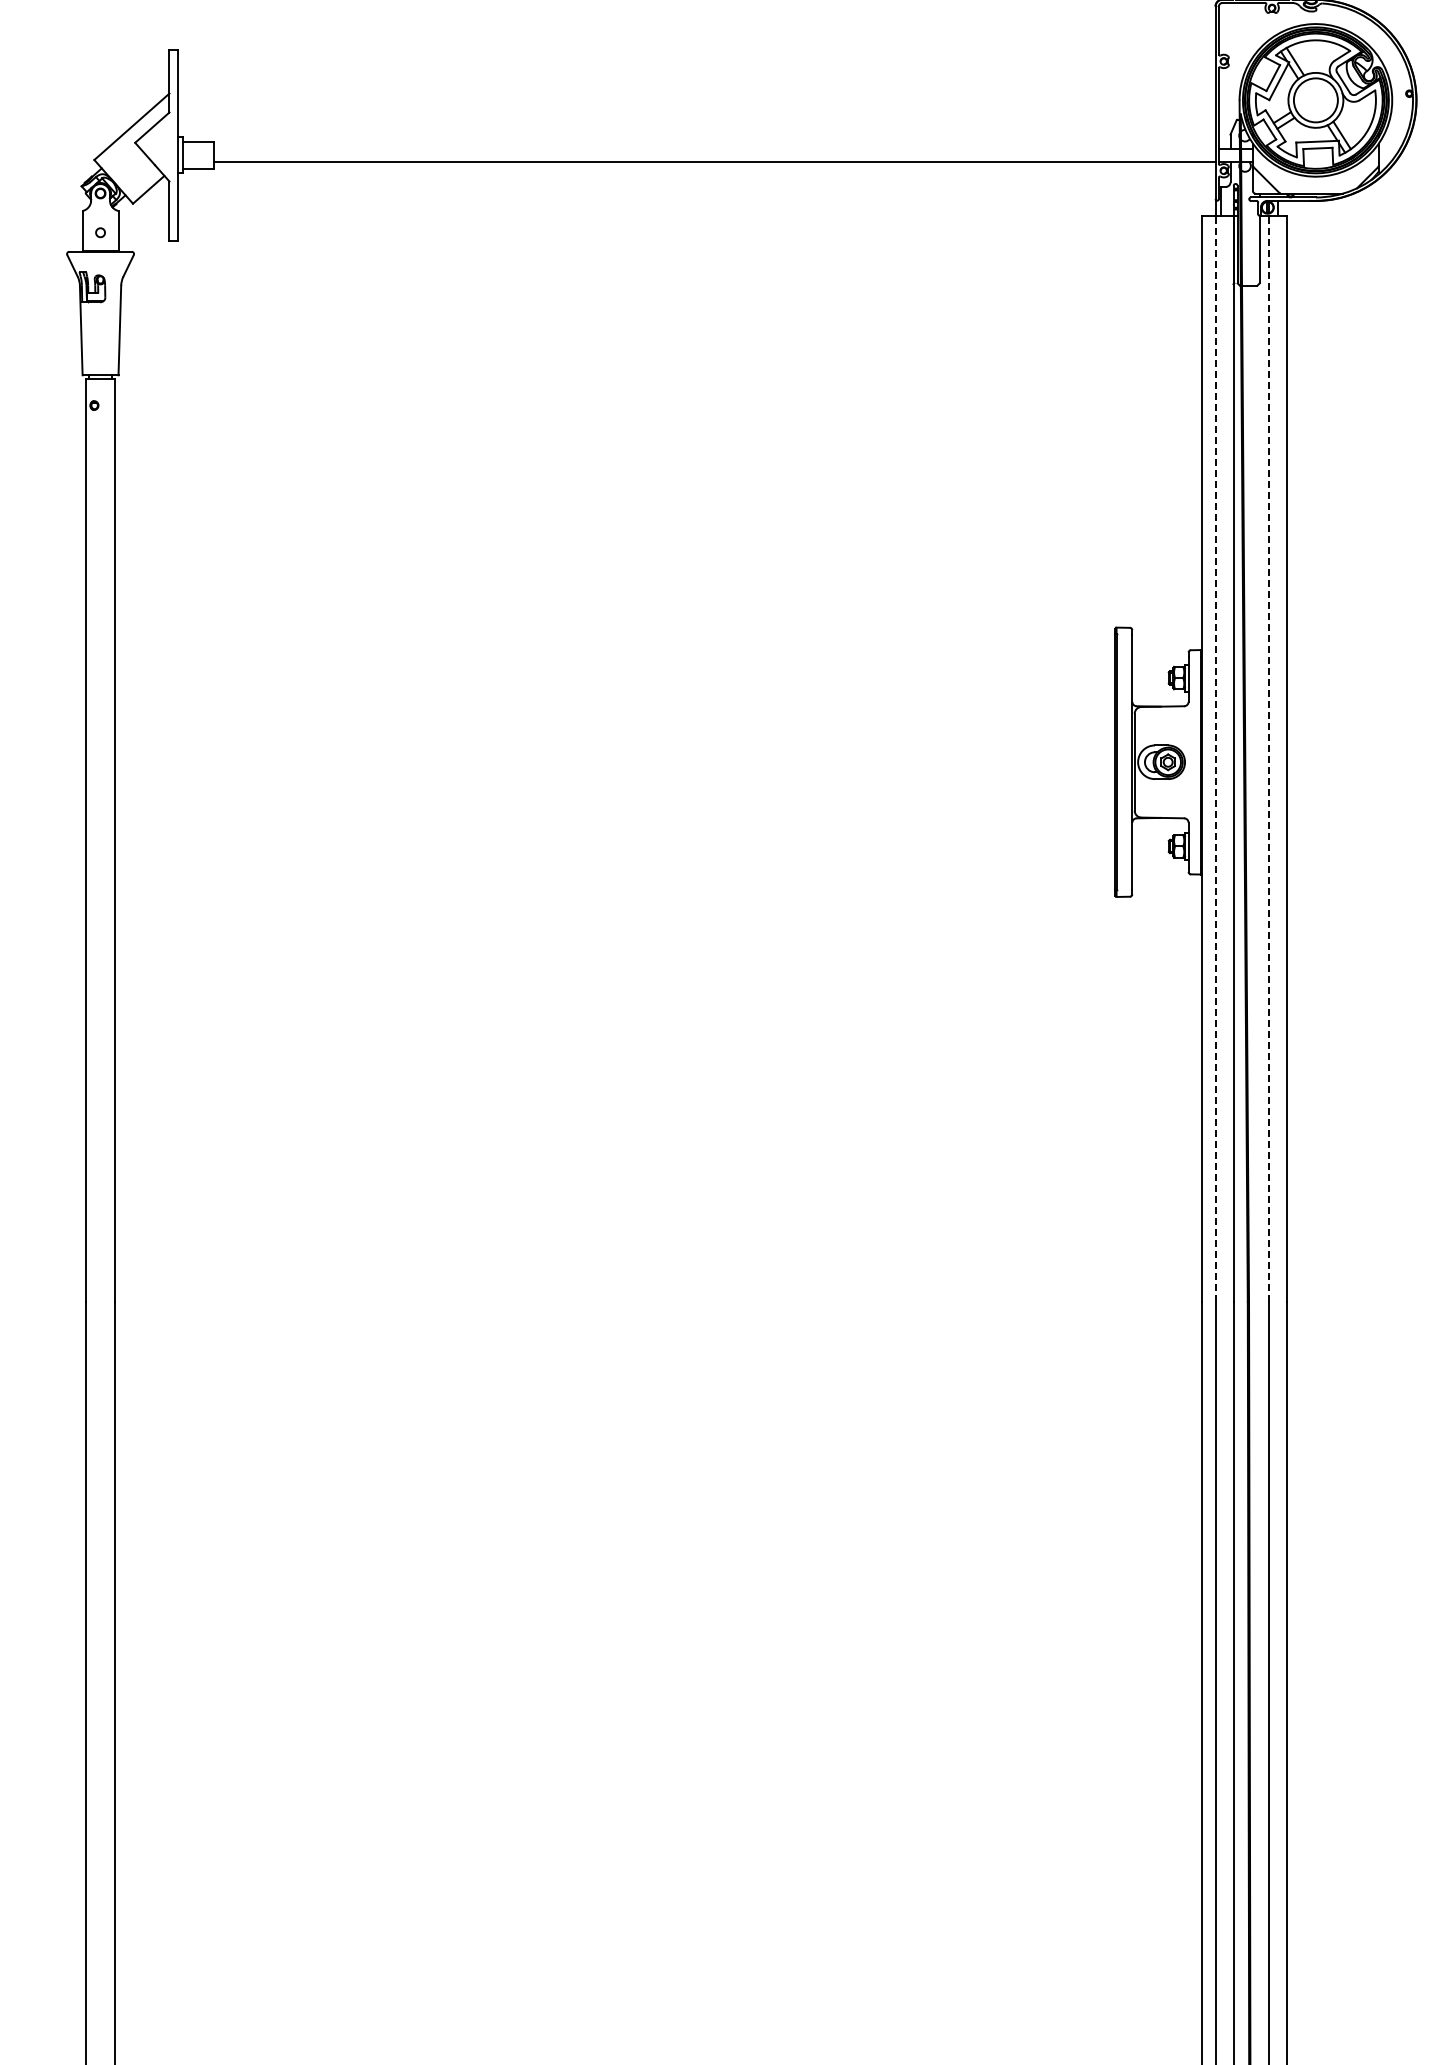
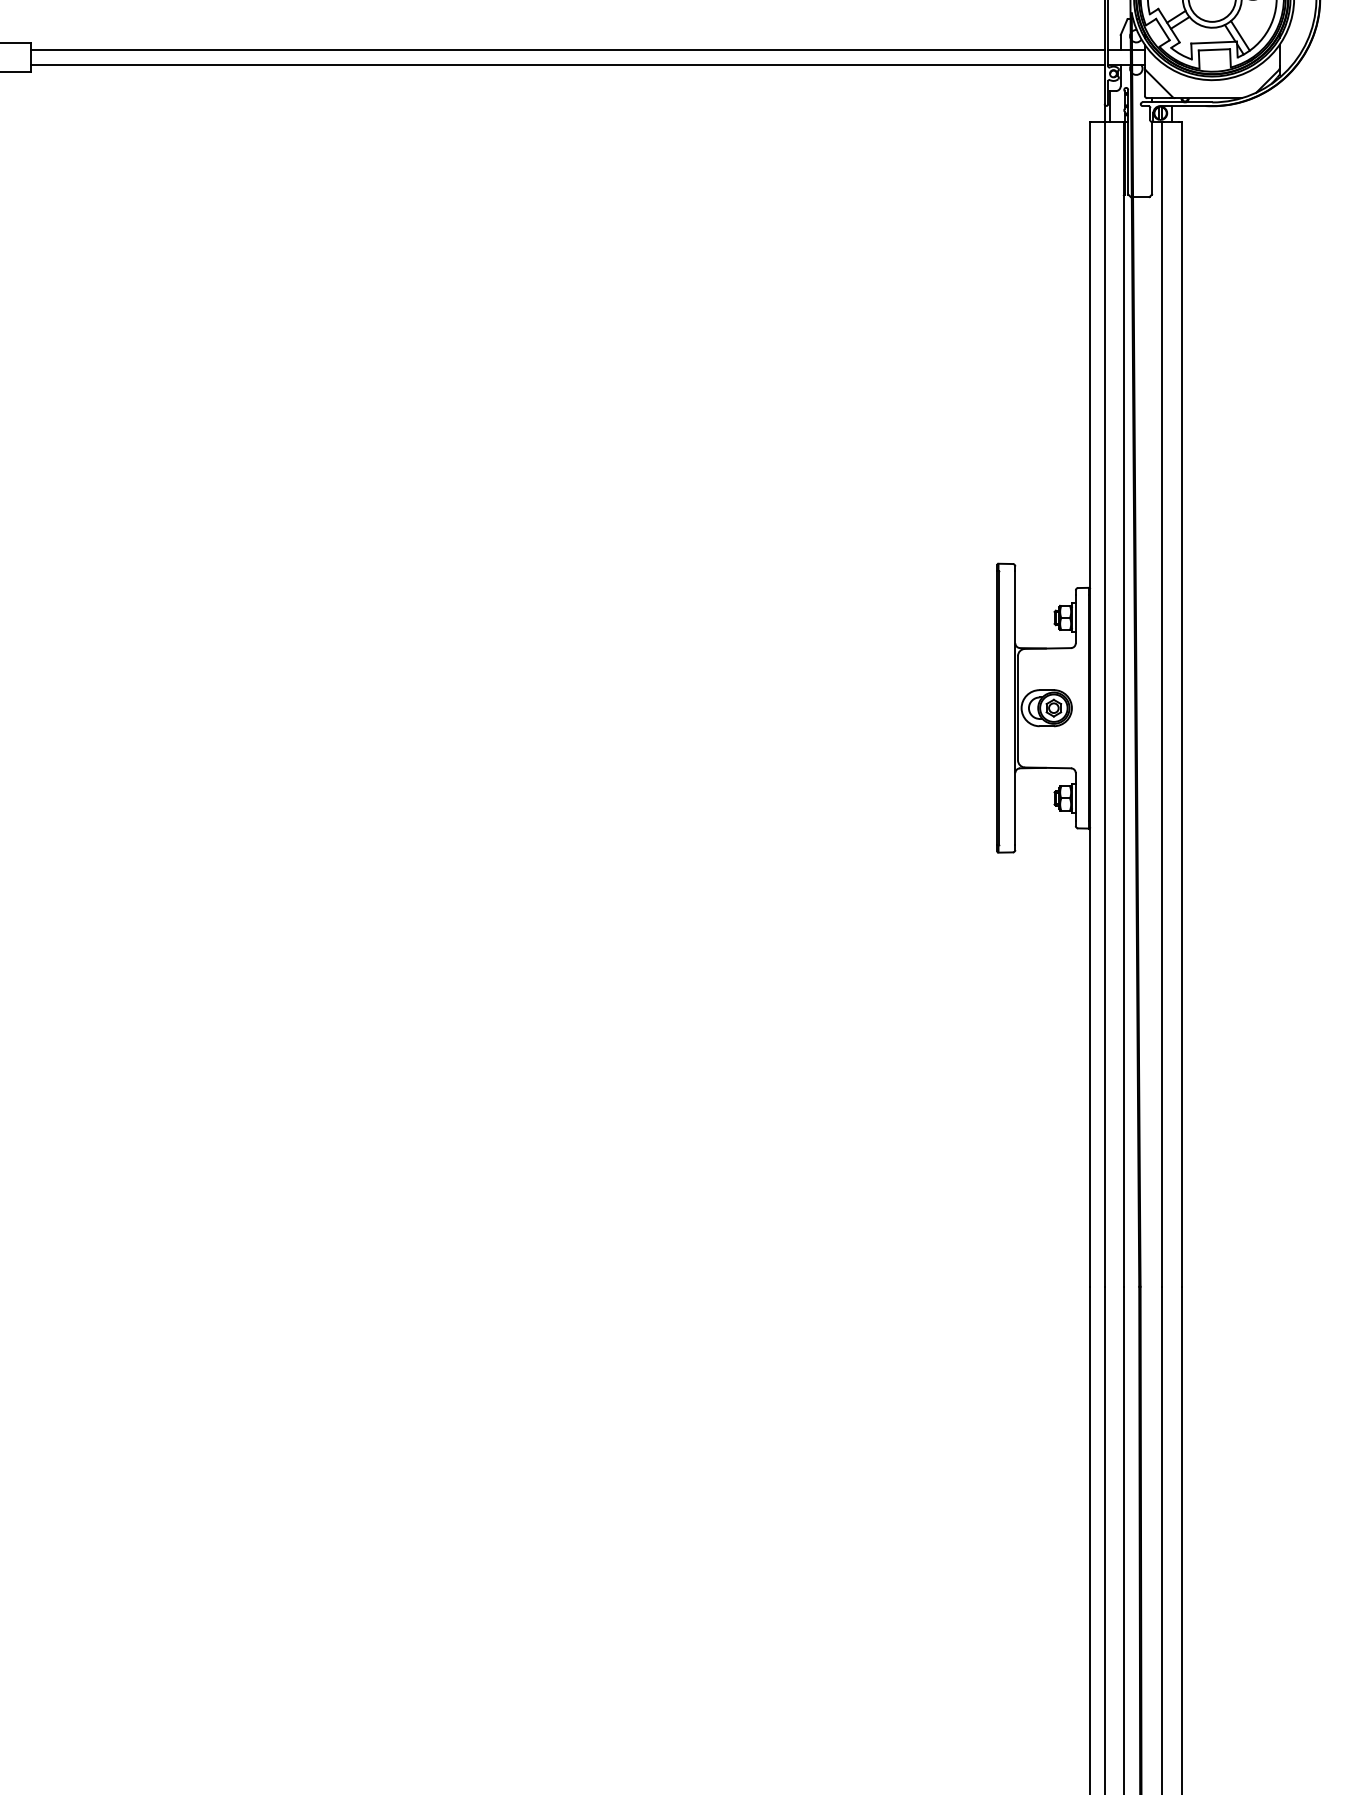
line: (714, 148) -> (567, 49), added
line: (1215, 758) -> (1104, 704), dashed -> solid
line: (1269, 758) -> (1162, 704), dashed -> solid

